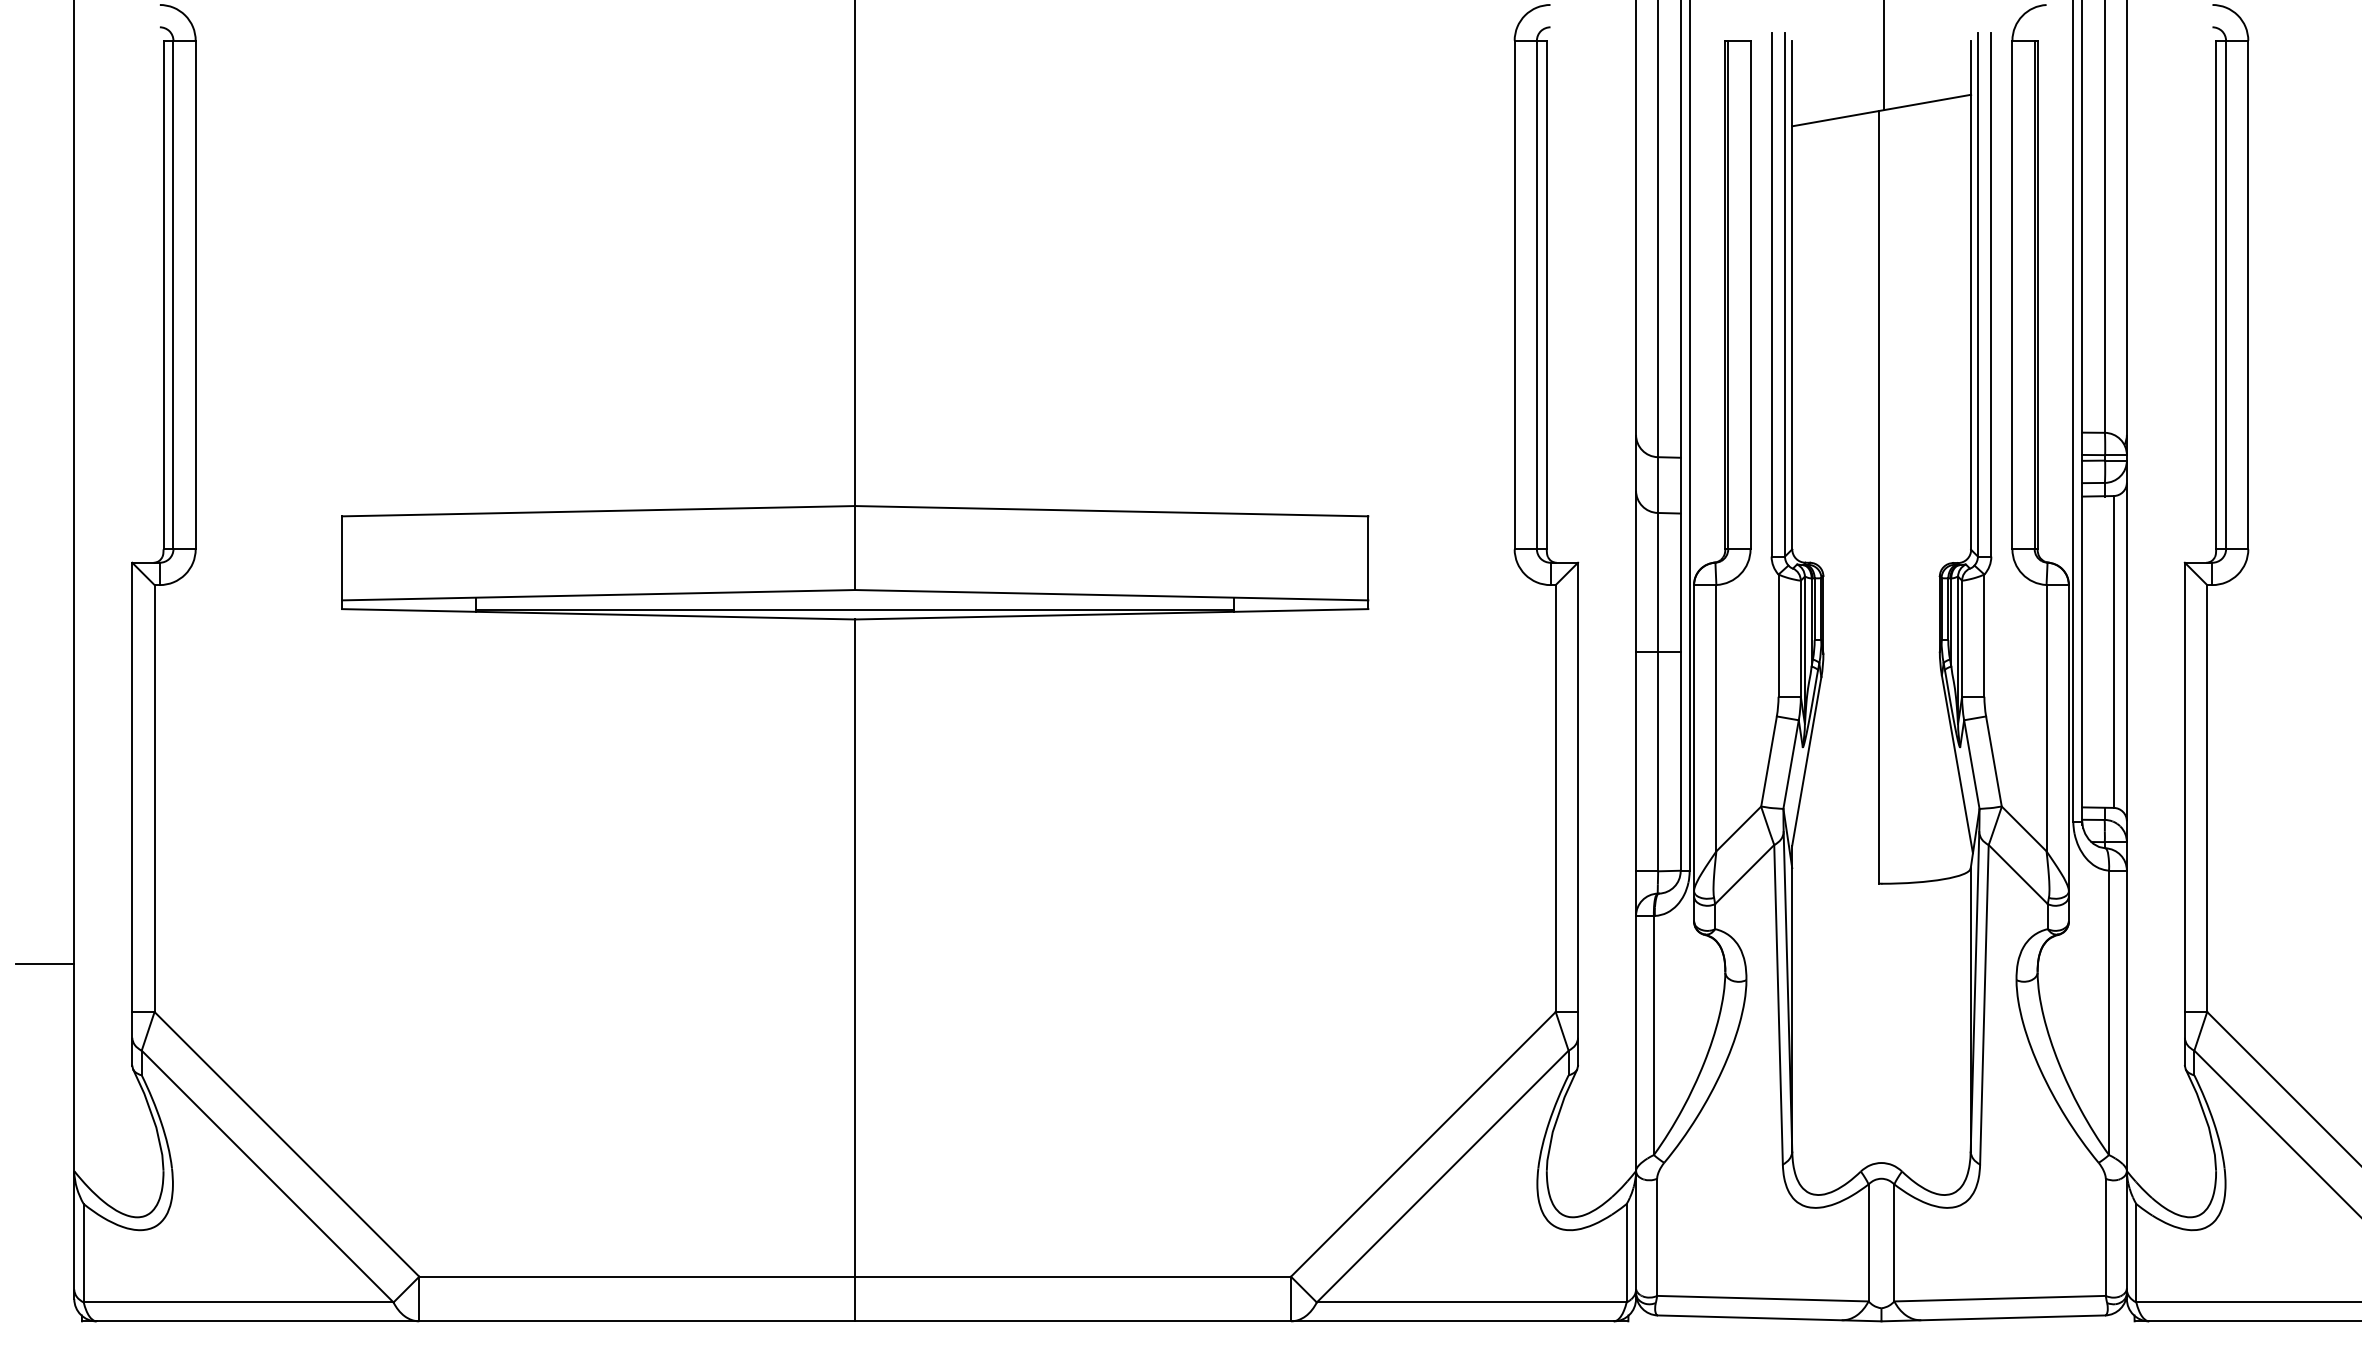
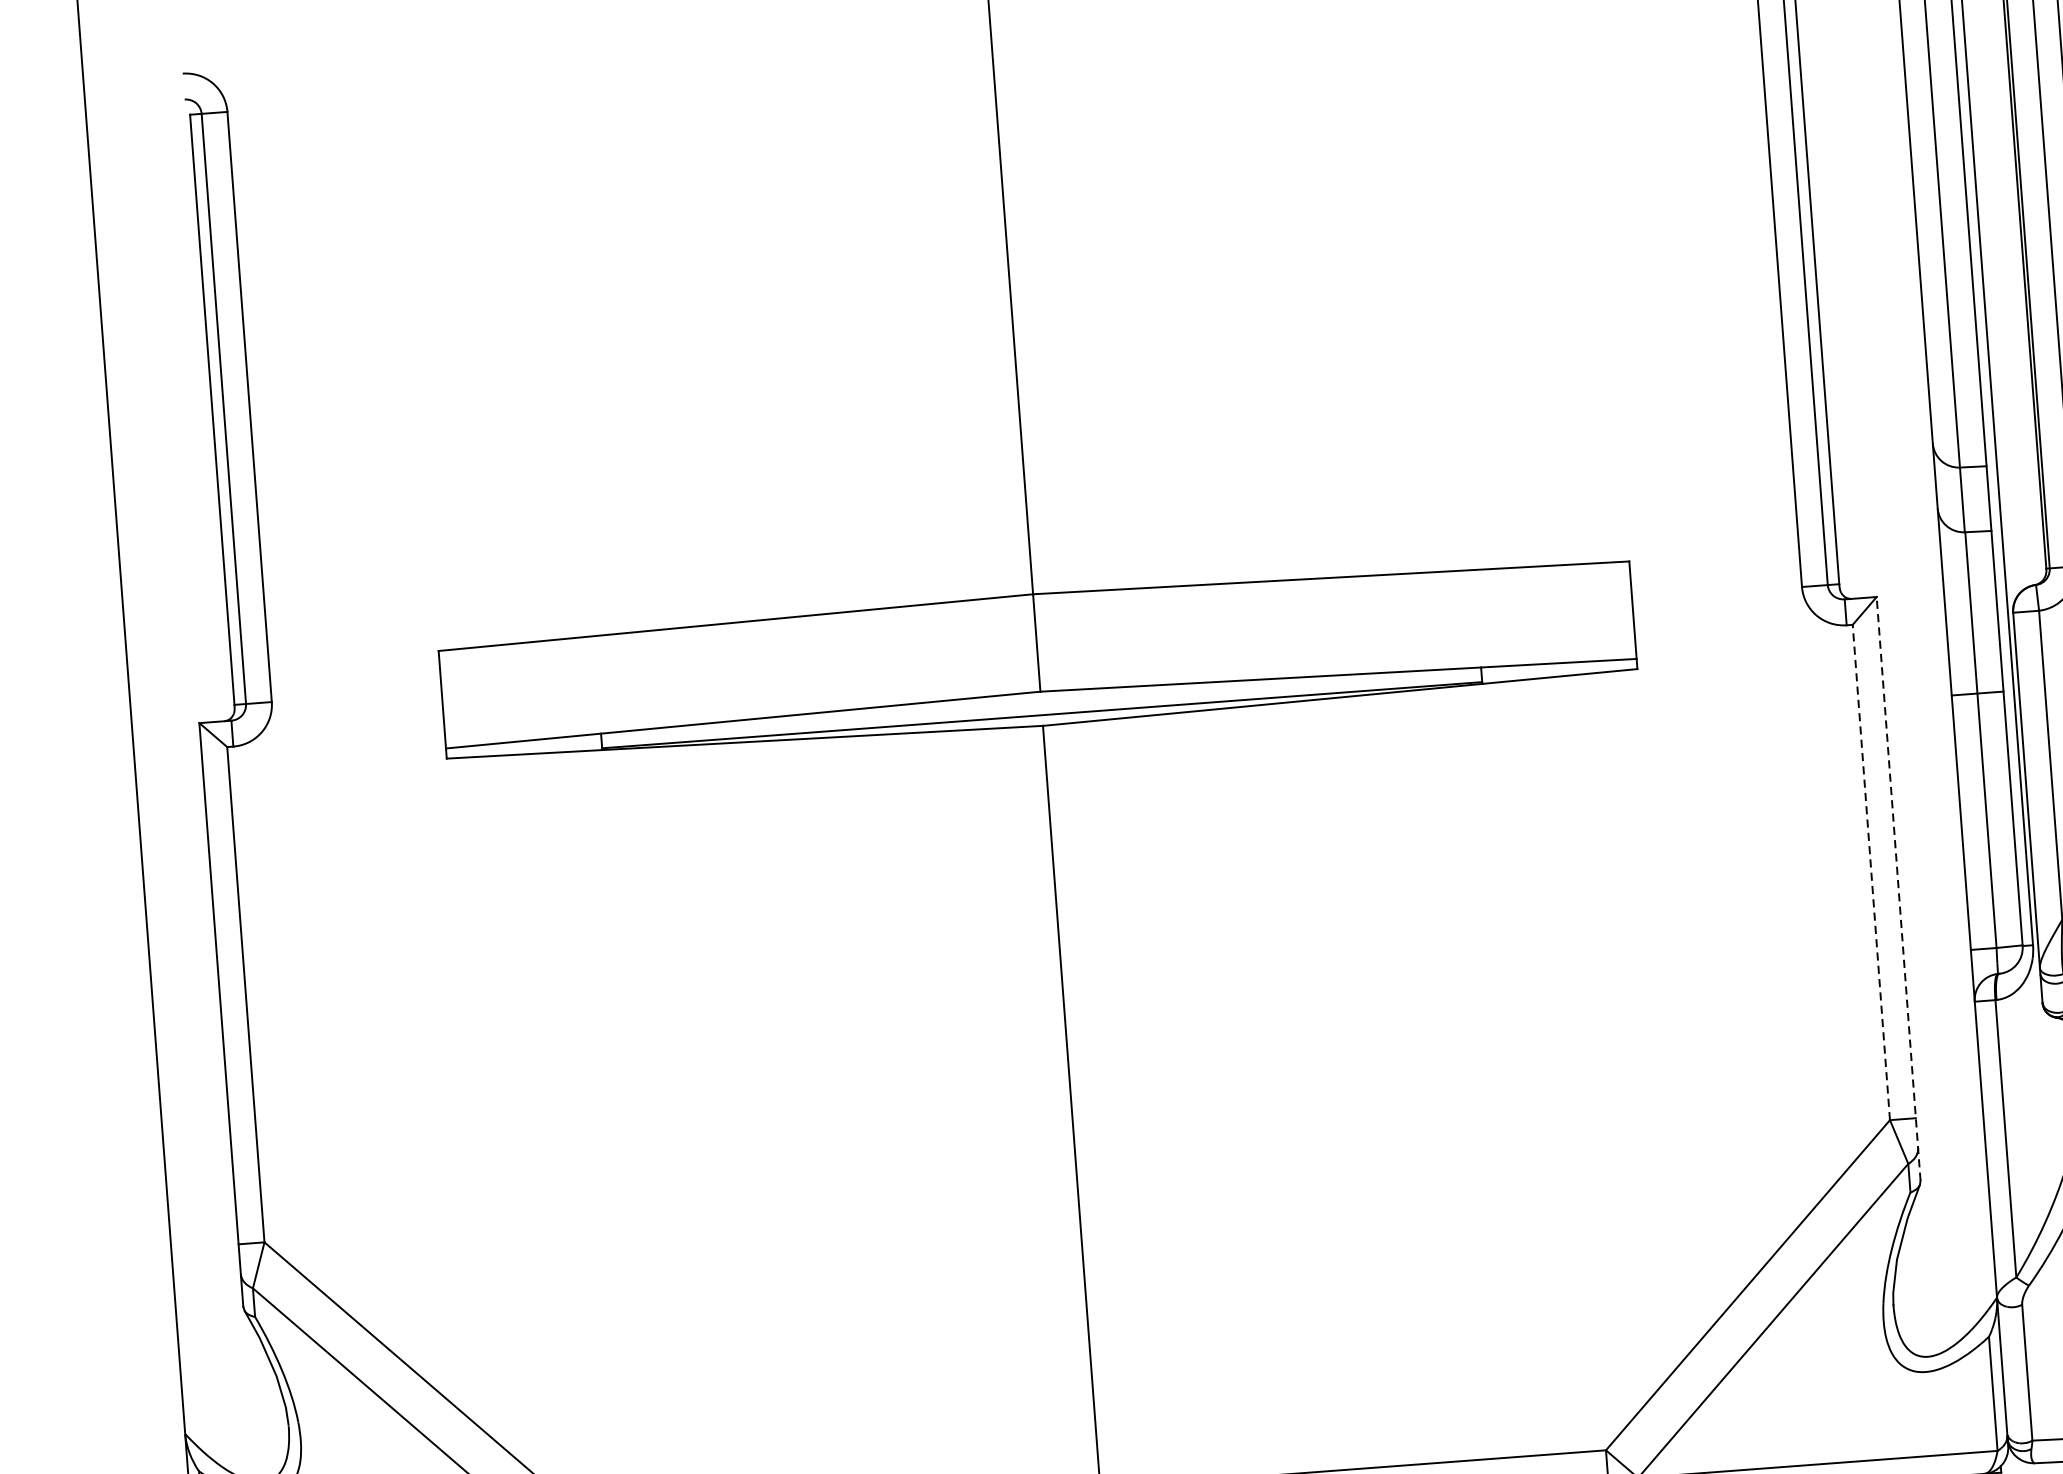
line: (1555, 798) -> (1871, 872), solid -> dashed
line: (1578, 814) -> (1899, 889), solid -> dashed
line: (45, 964) -> (133, 1196), removed

